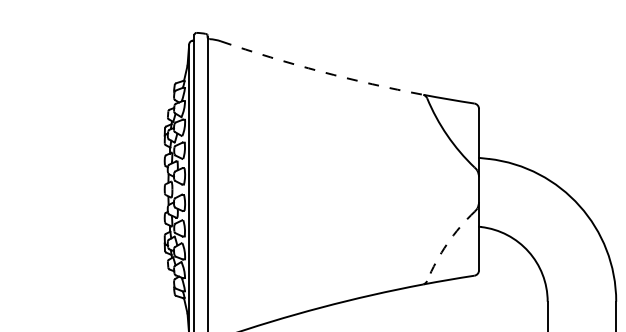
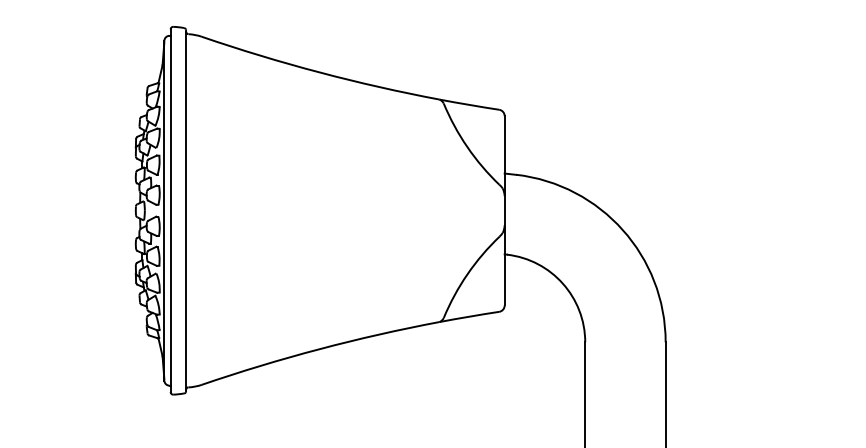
arc: (321, 71) -> (319, 72), dashed -> solid
arc: (447, 243) -> (467, 274), dashed -> solid

